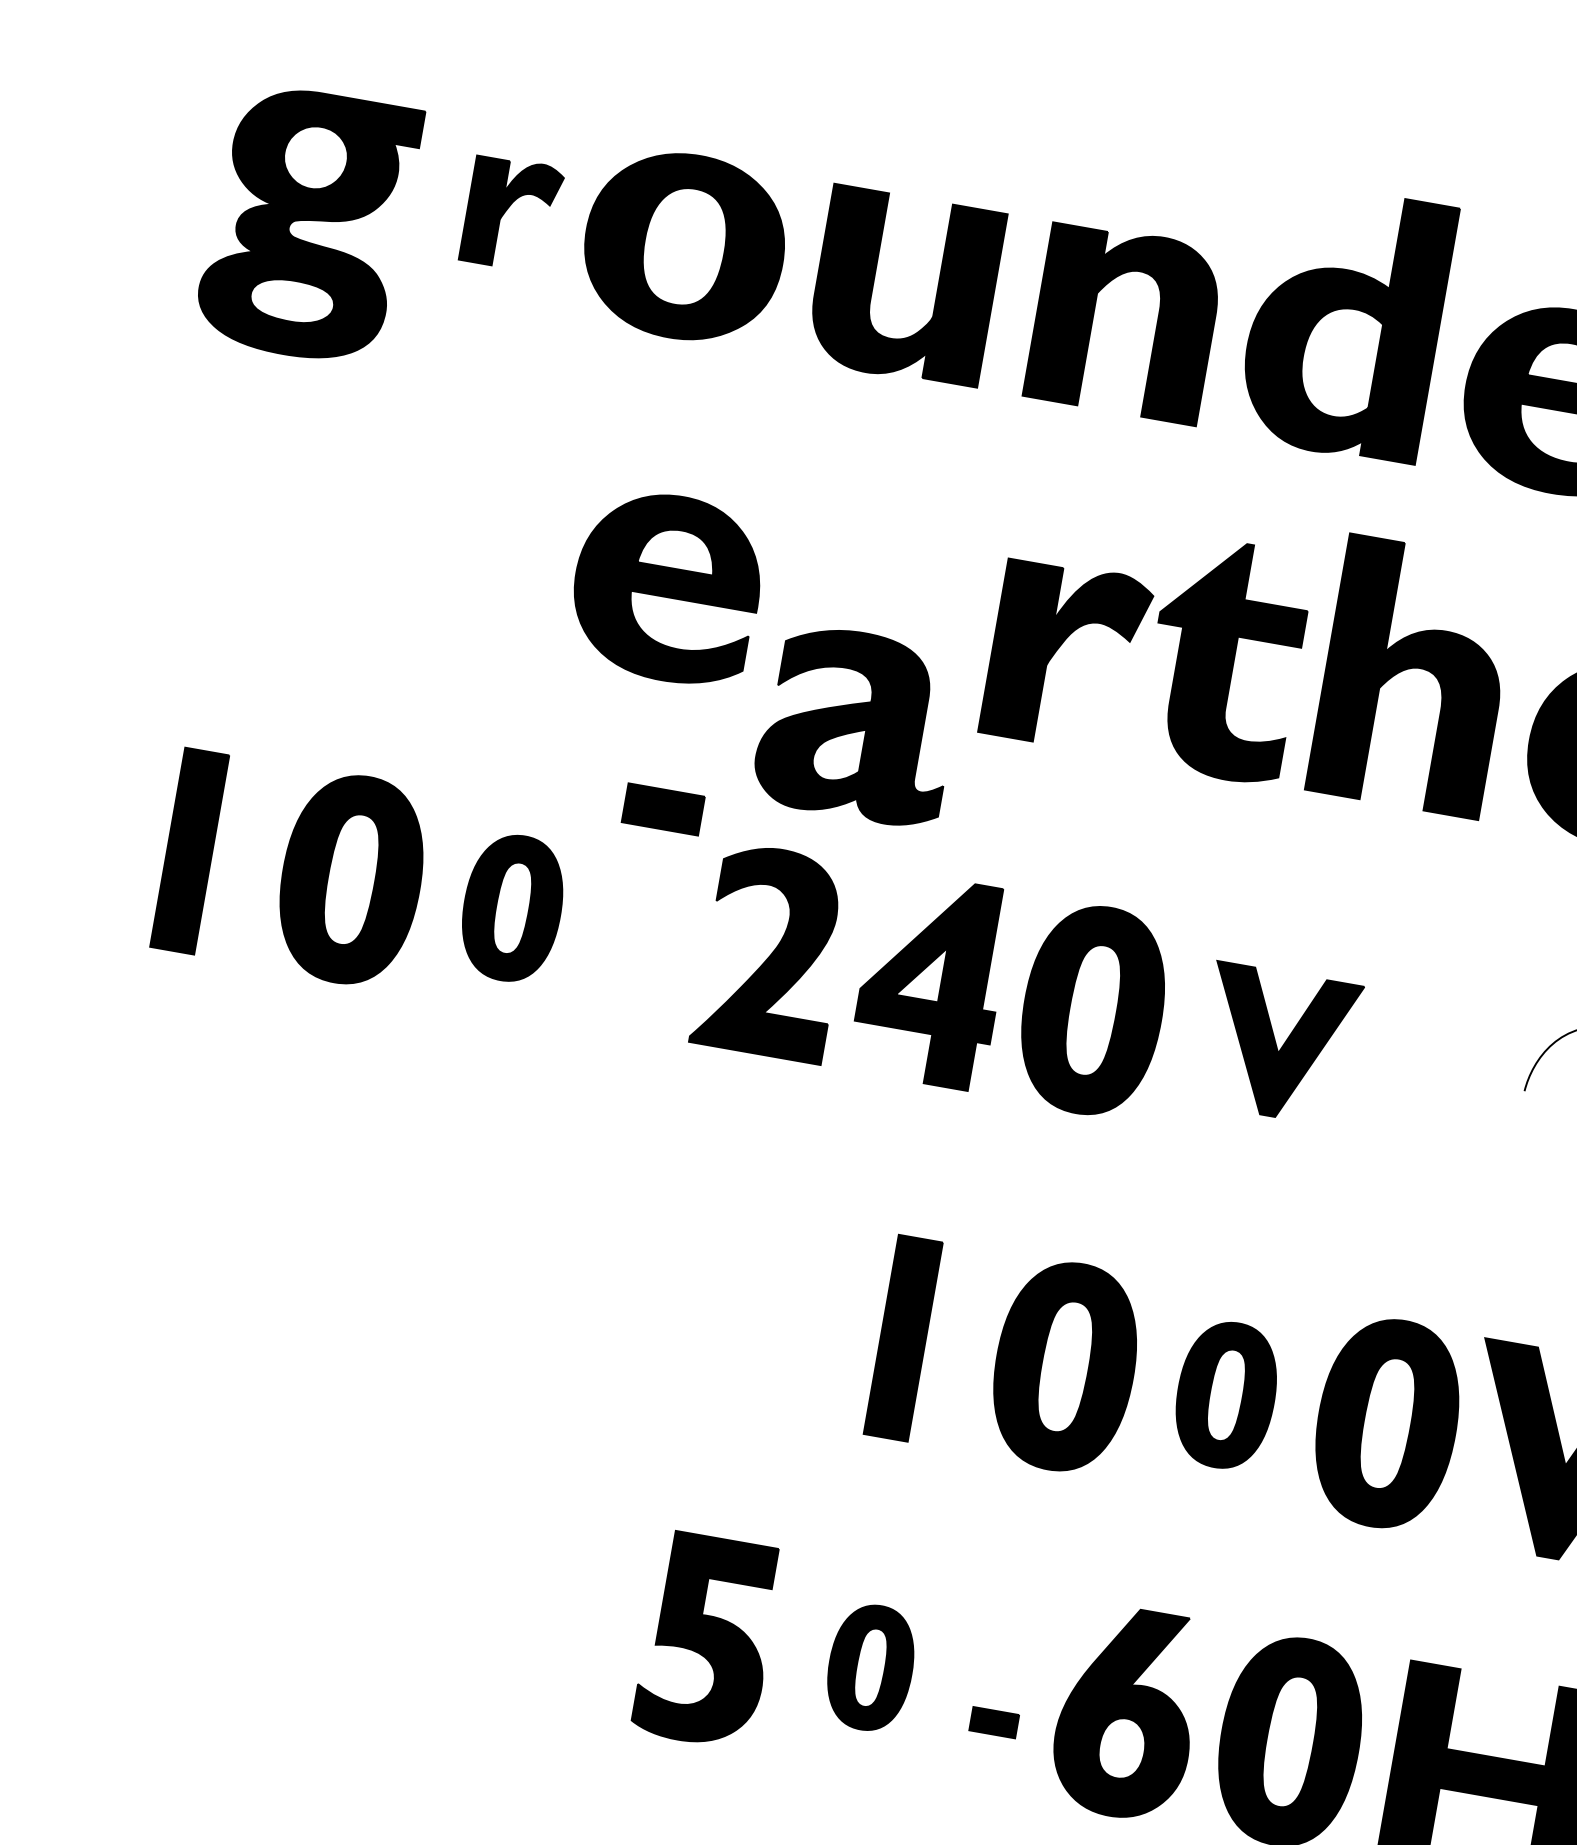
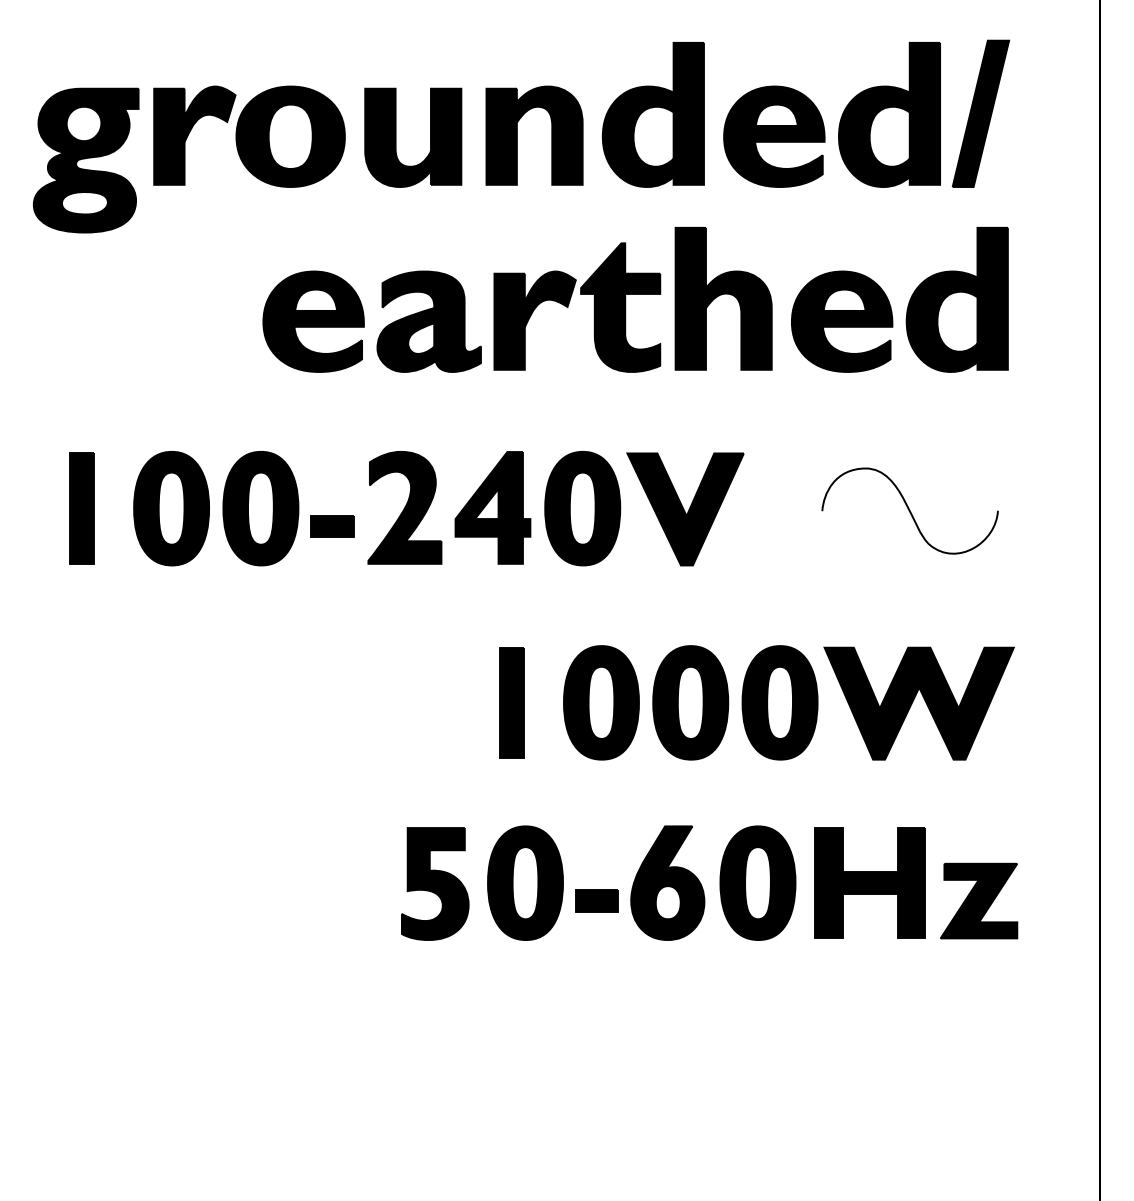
part: (511, 213) -> (194, 135), size x1.67
part: (856, 724) -> (428, 321), moved
part: (663, 809) -> (332, 526), moved
part: (511, 907) -> (260, 508), size x1.43
part: (1278, 1044) -> (685, 509), size x1.43
part: (1225, 1394) -> (690, 702), size x1.43
part: (870, 1666) -> (525, 882), size x1.67
part: (993, 1721) -> (596, 900), size x1.67

